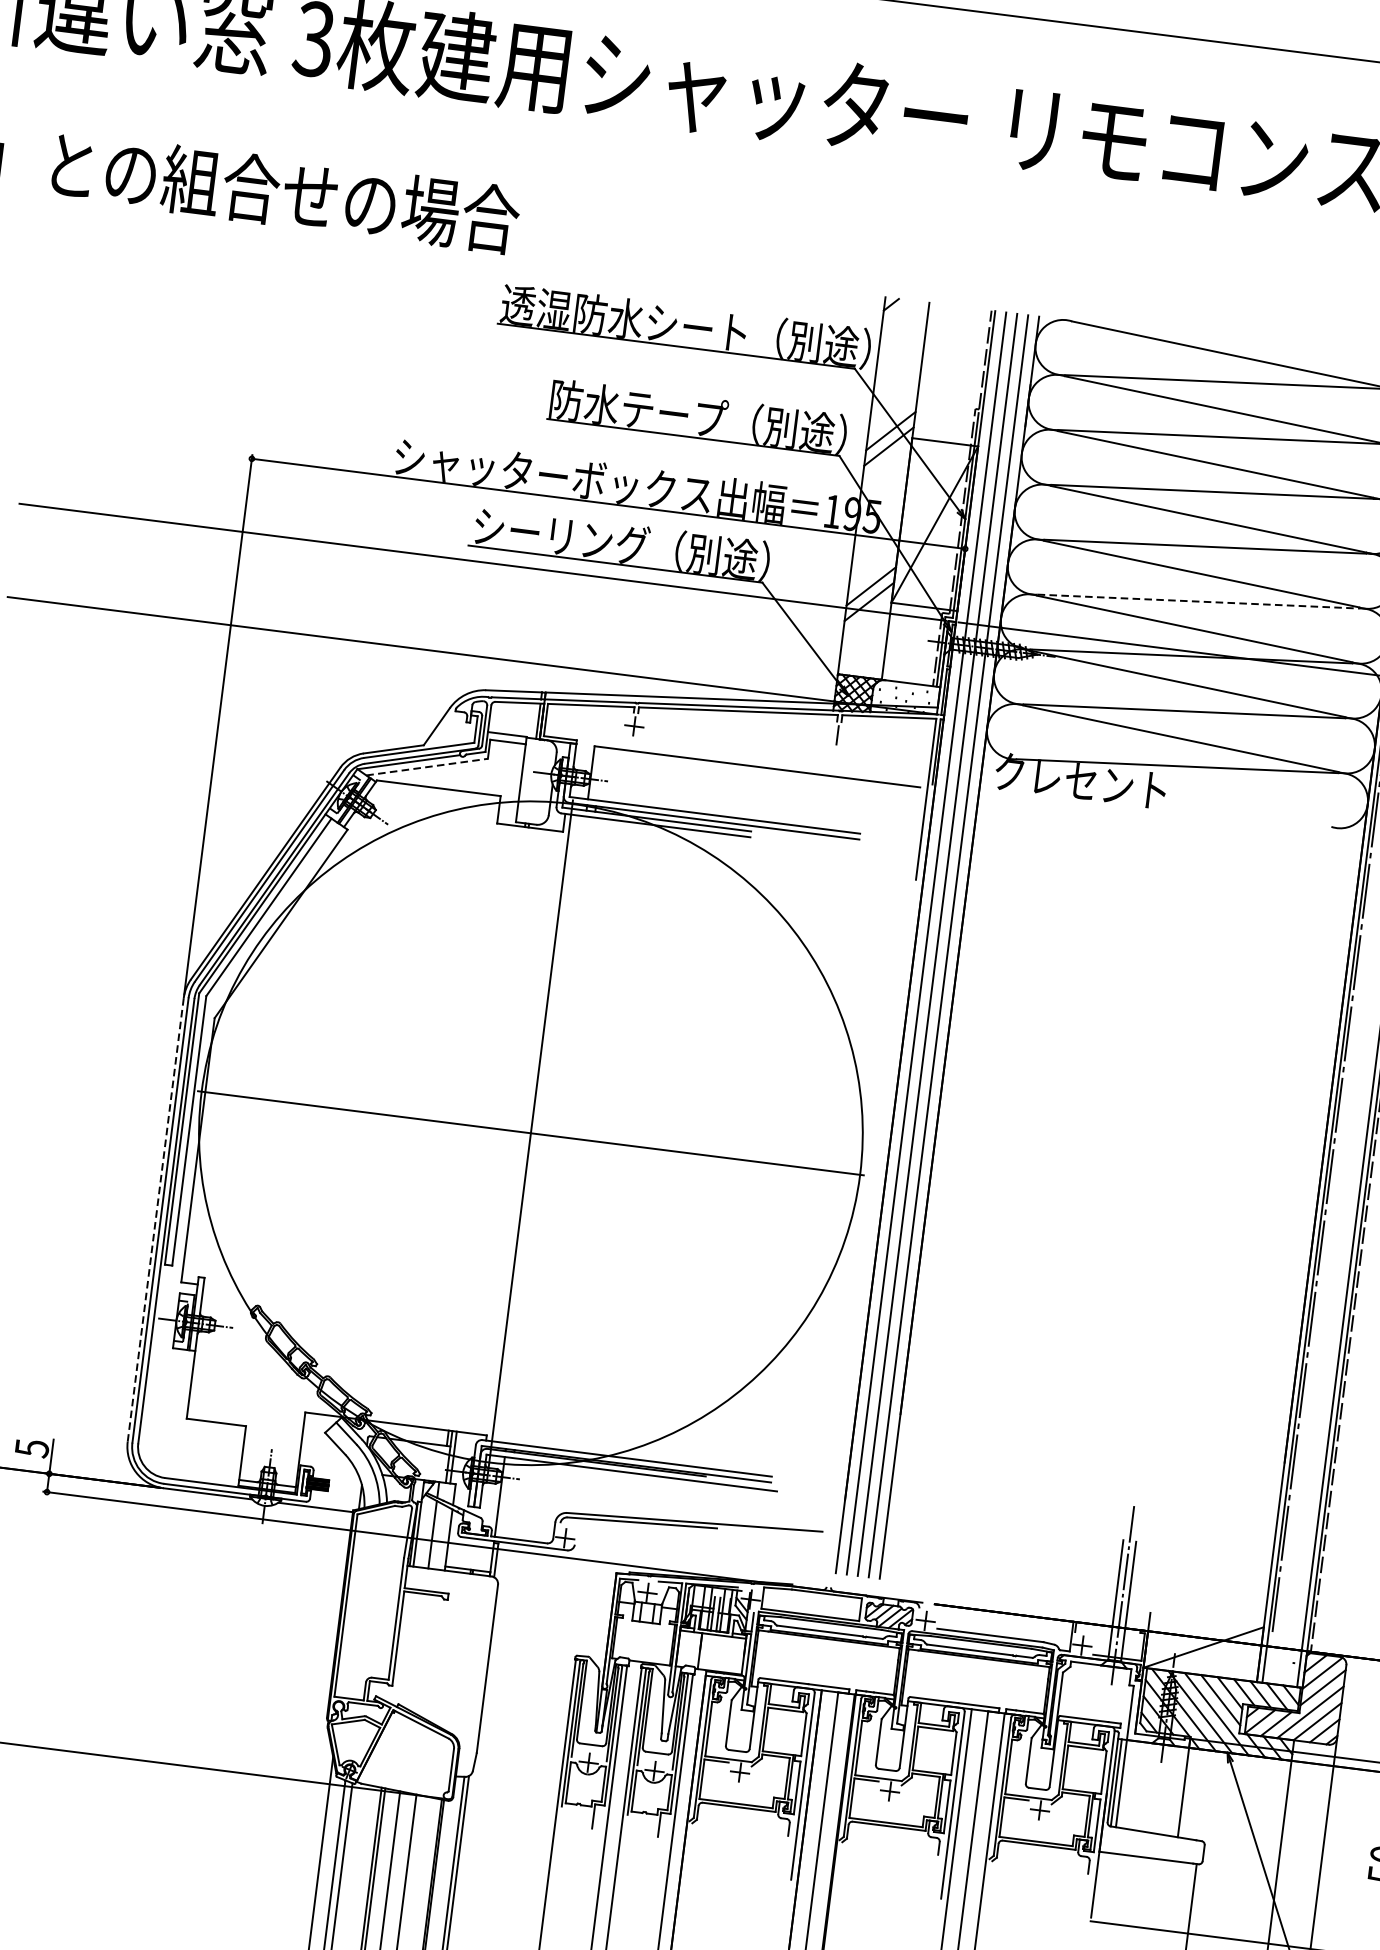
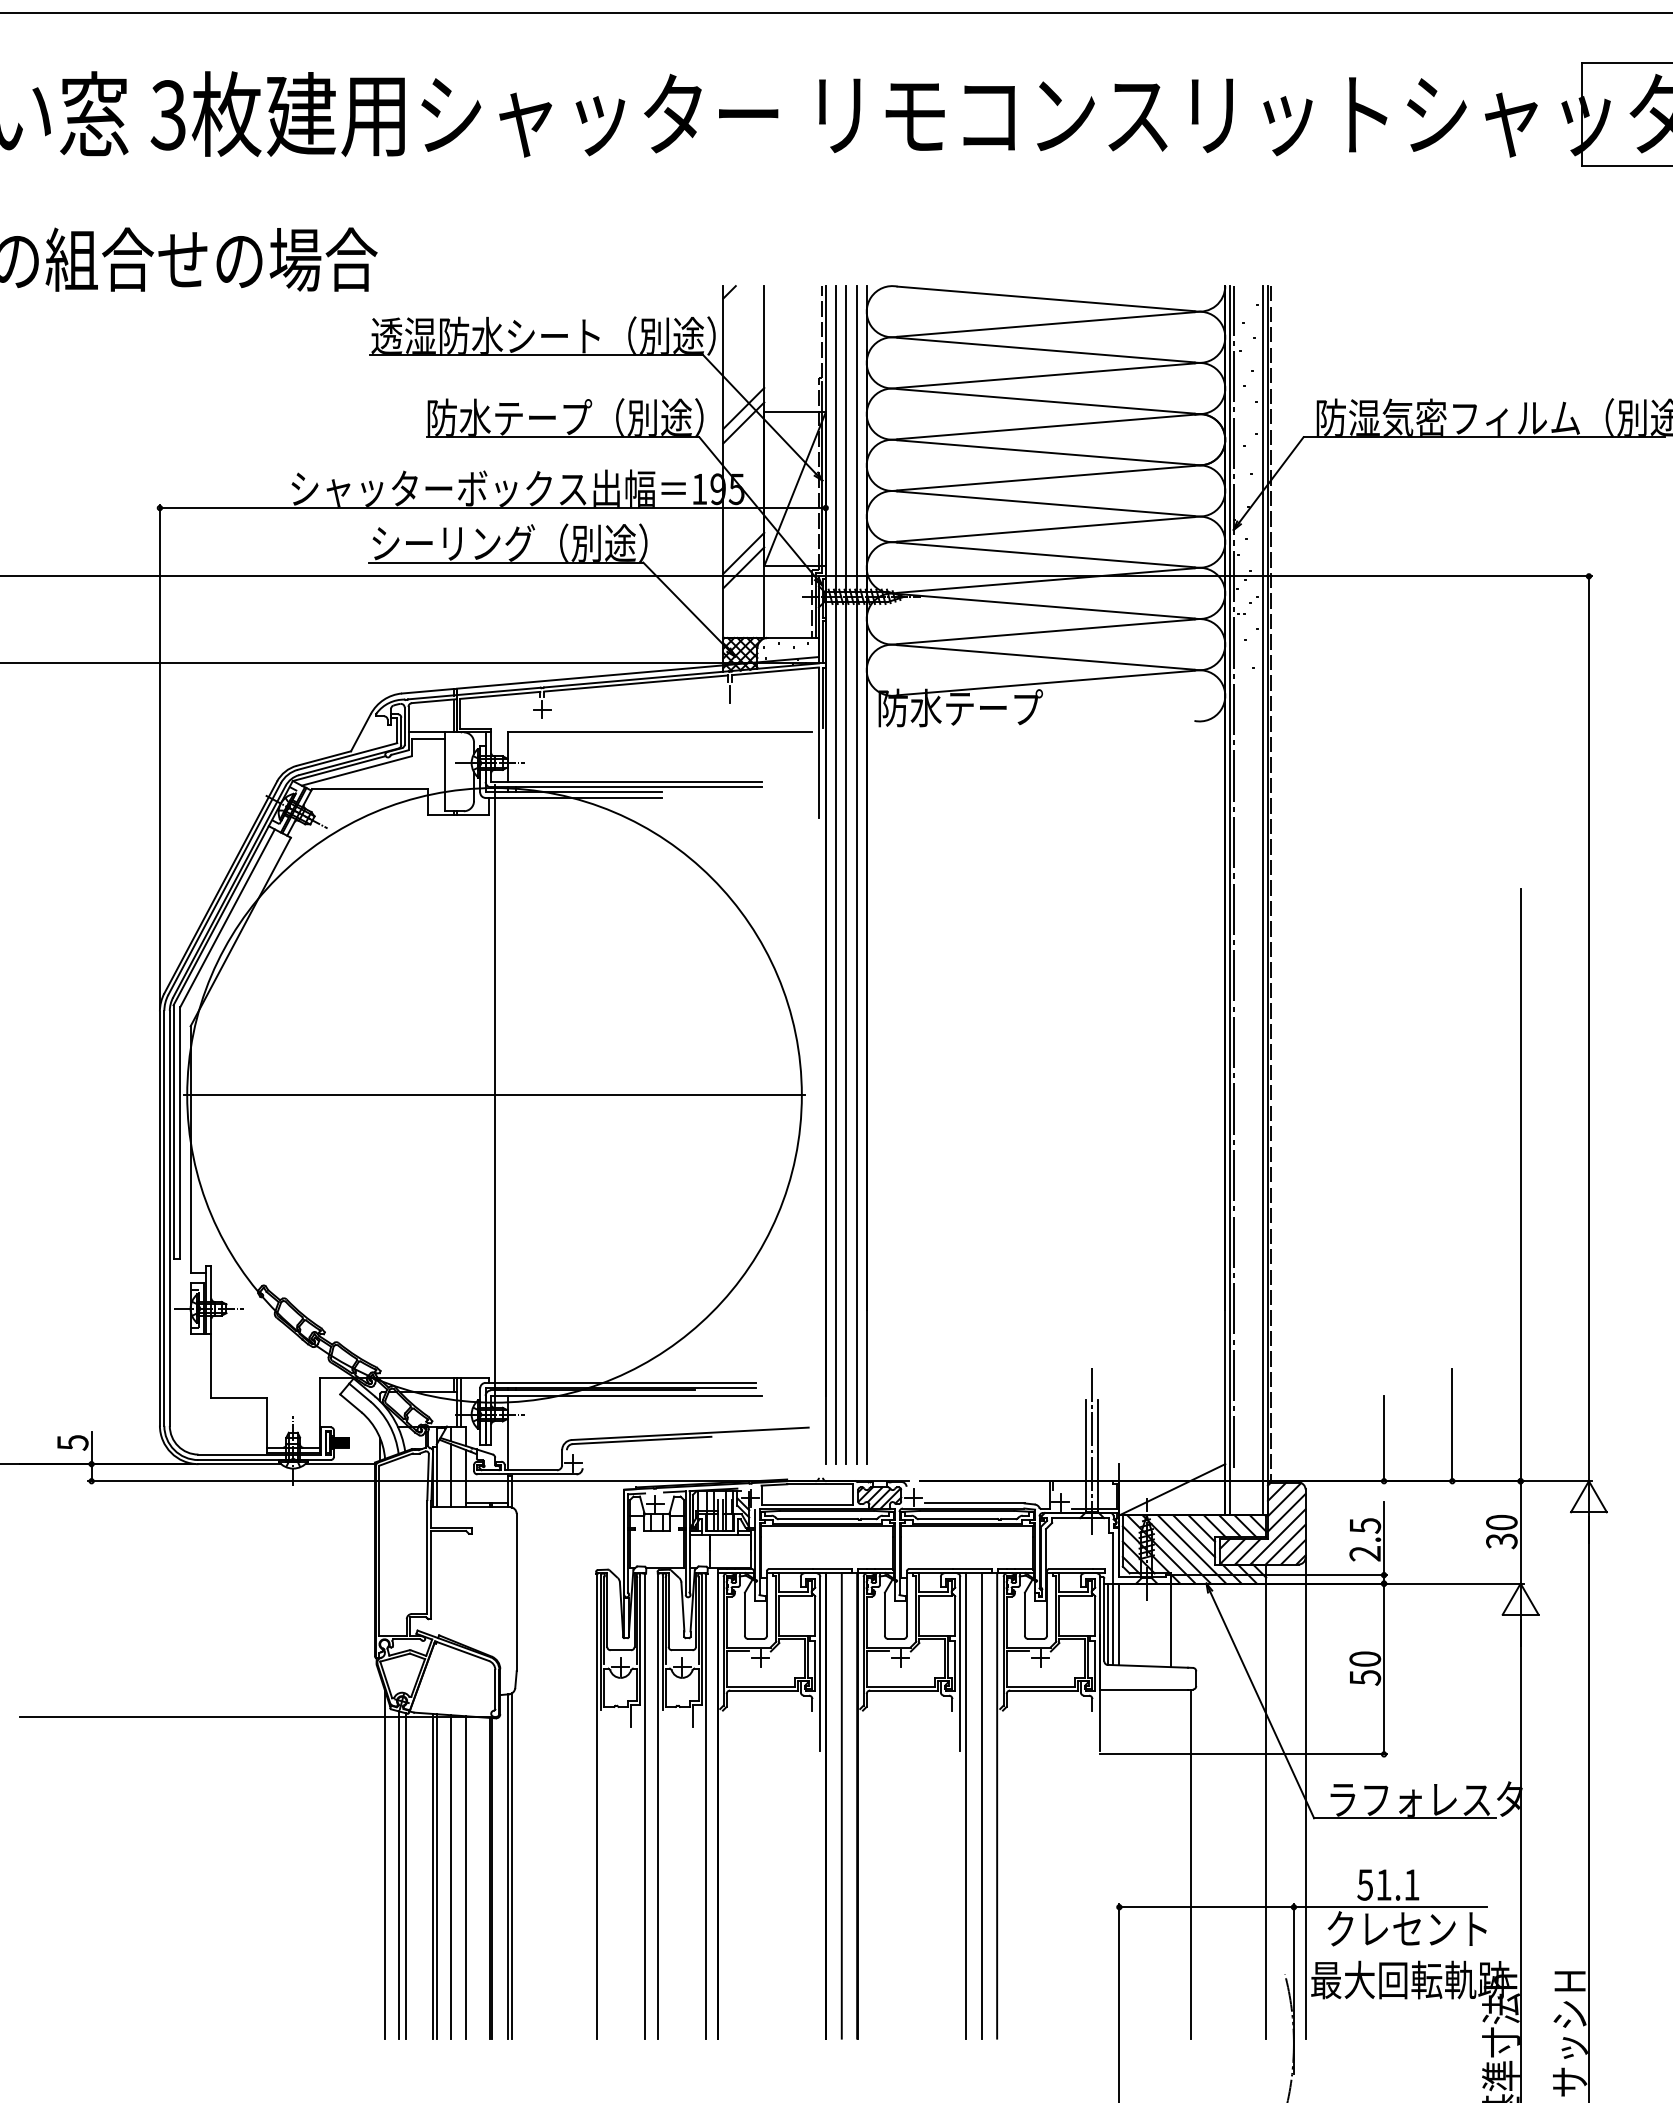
line: (1198, 601) -> (1046, 529), dashed -> solid
line: (426, 766) -> (356, 770), dashed -> solid
text: (1082, 780) -> (960, 707), クレセント -> 防水テープ
line: (155, 1220) -> (159, 1219), dashed -> solid
line: (1128, 1784) -> (1119, 1624), added

